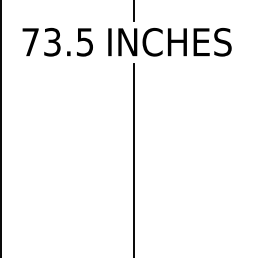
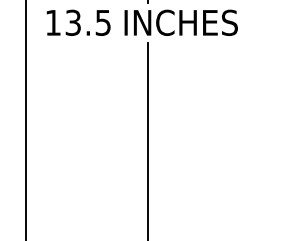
text: (30, 41) -> (53, 22), 73.5 -> 13.5

